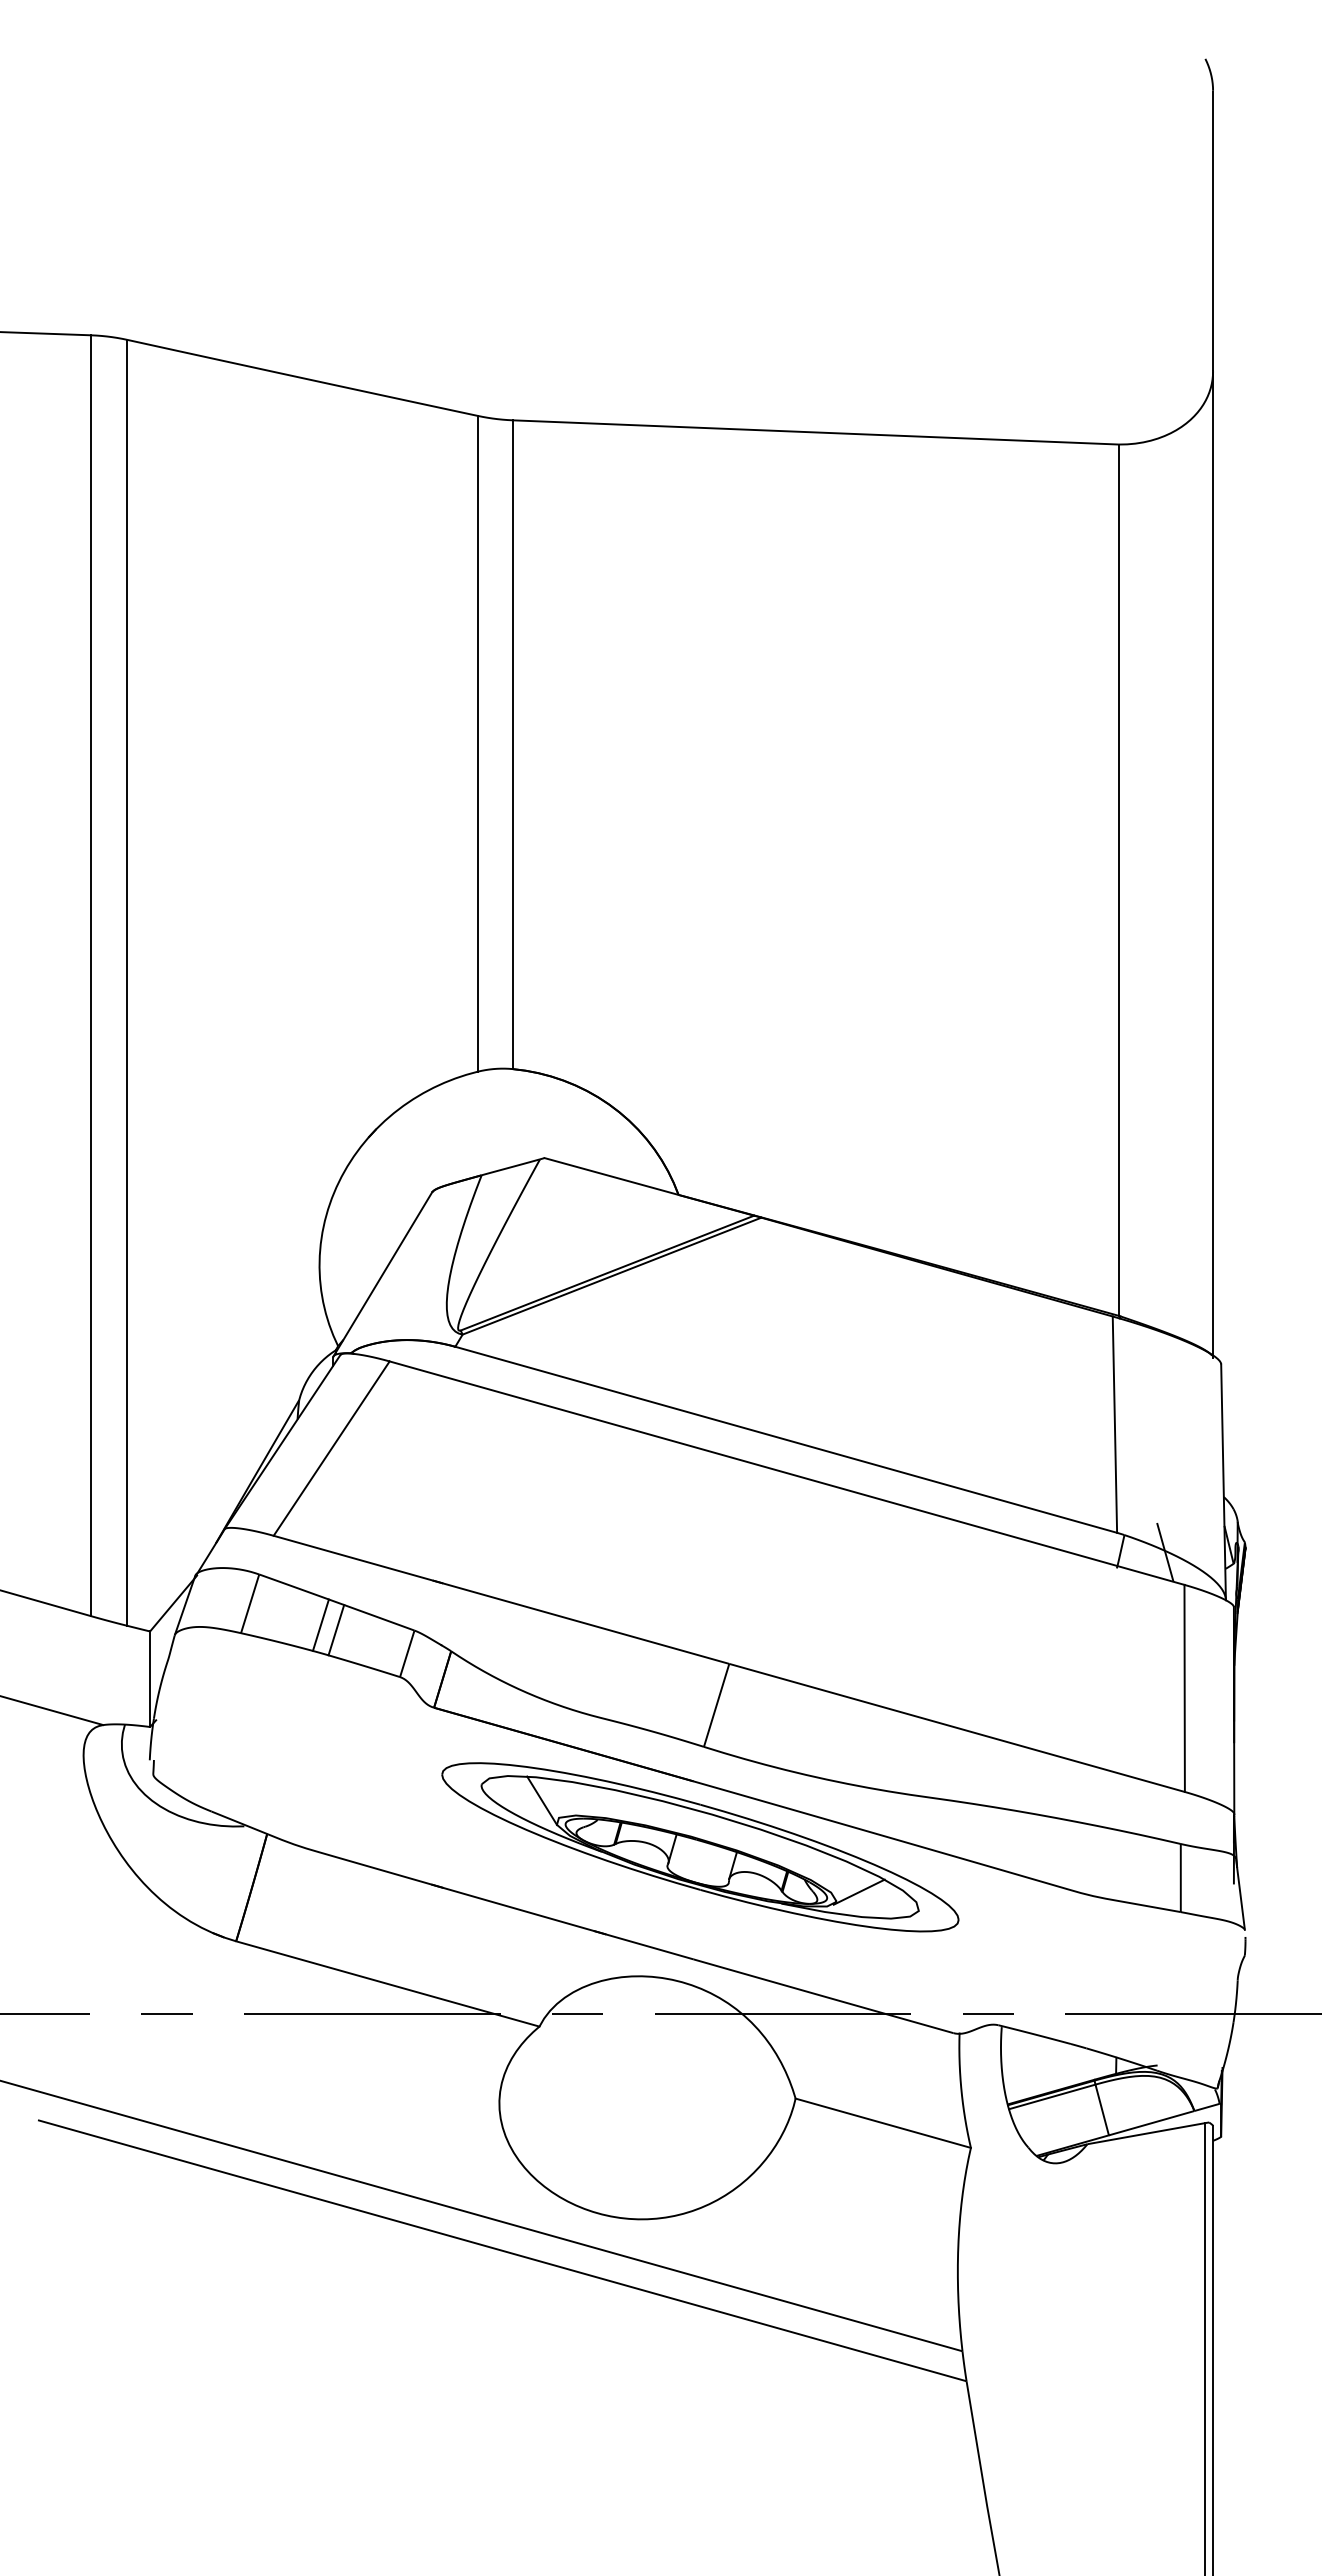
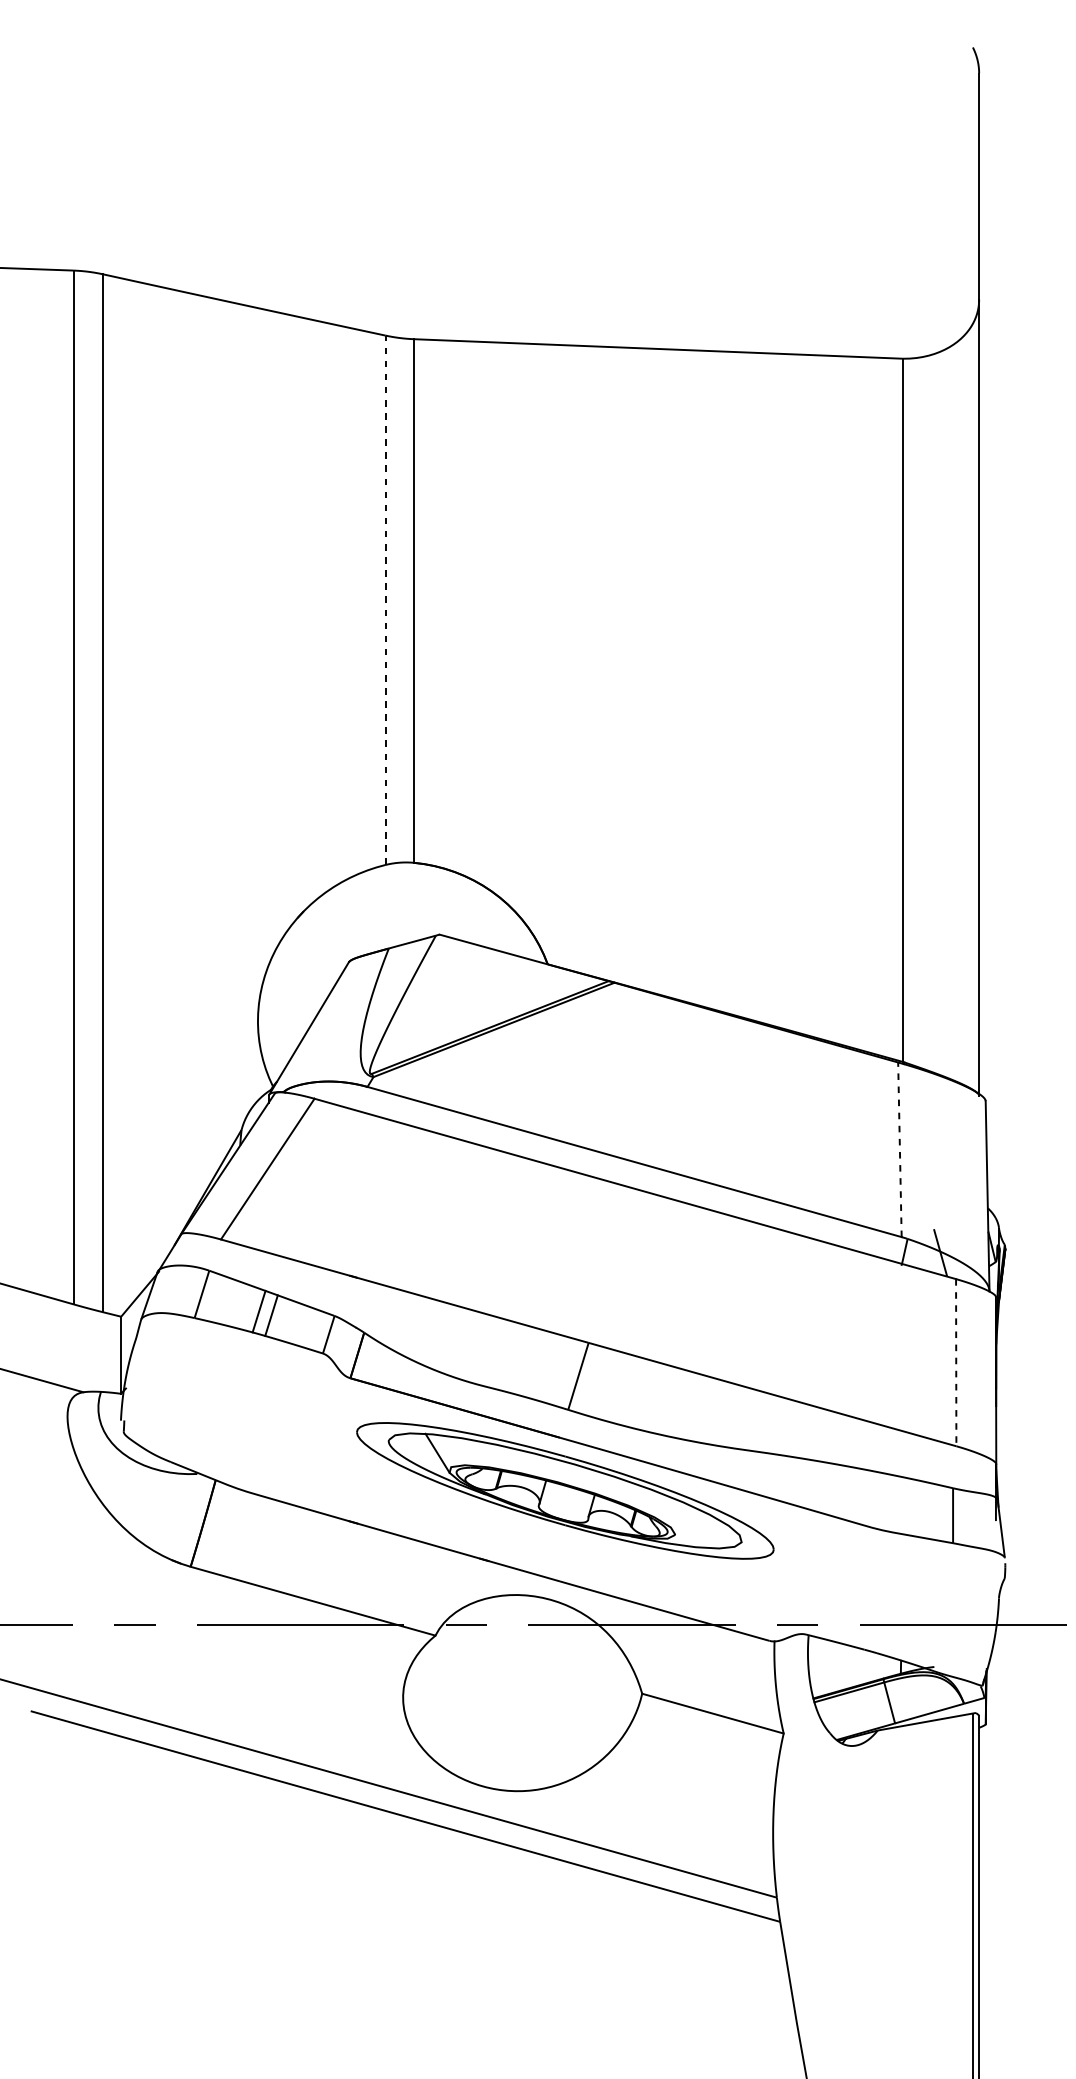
line: (477, 743) -> (385, 600), solid -> dashed
line: (1114, 1424) -> (899, 1149), solid -> dashed
line: (1184, 1688) -> (956, 1362), solid -> dashed
line: (858, 1891) -> (692, 1526), removed

